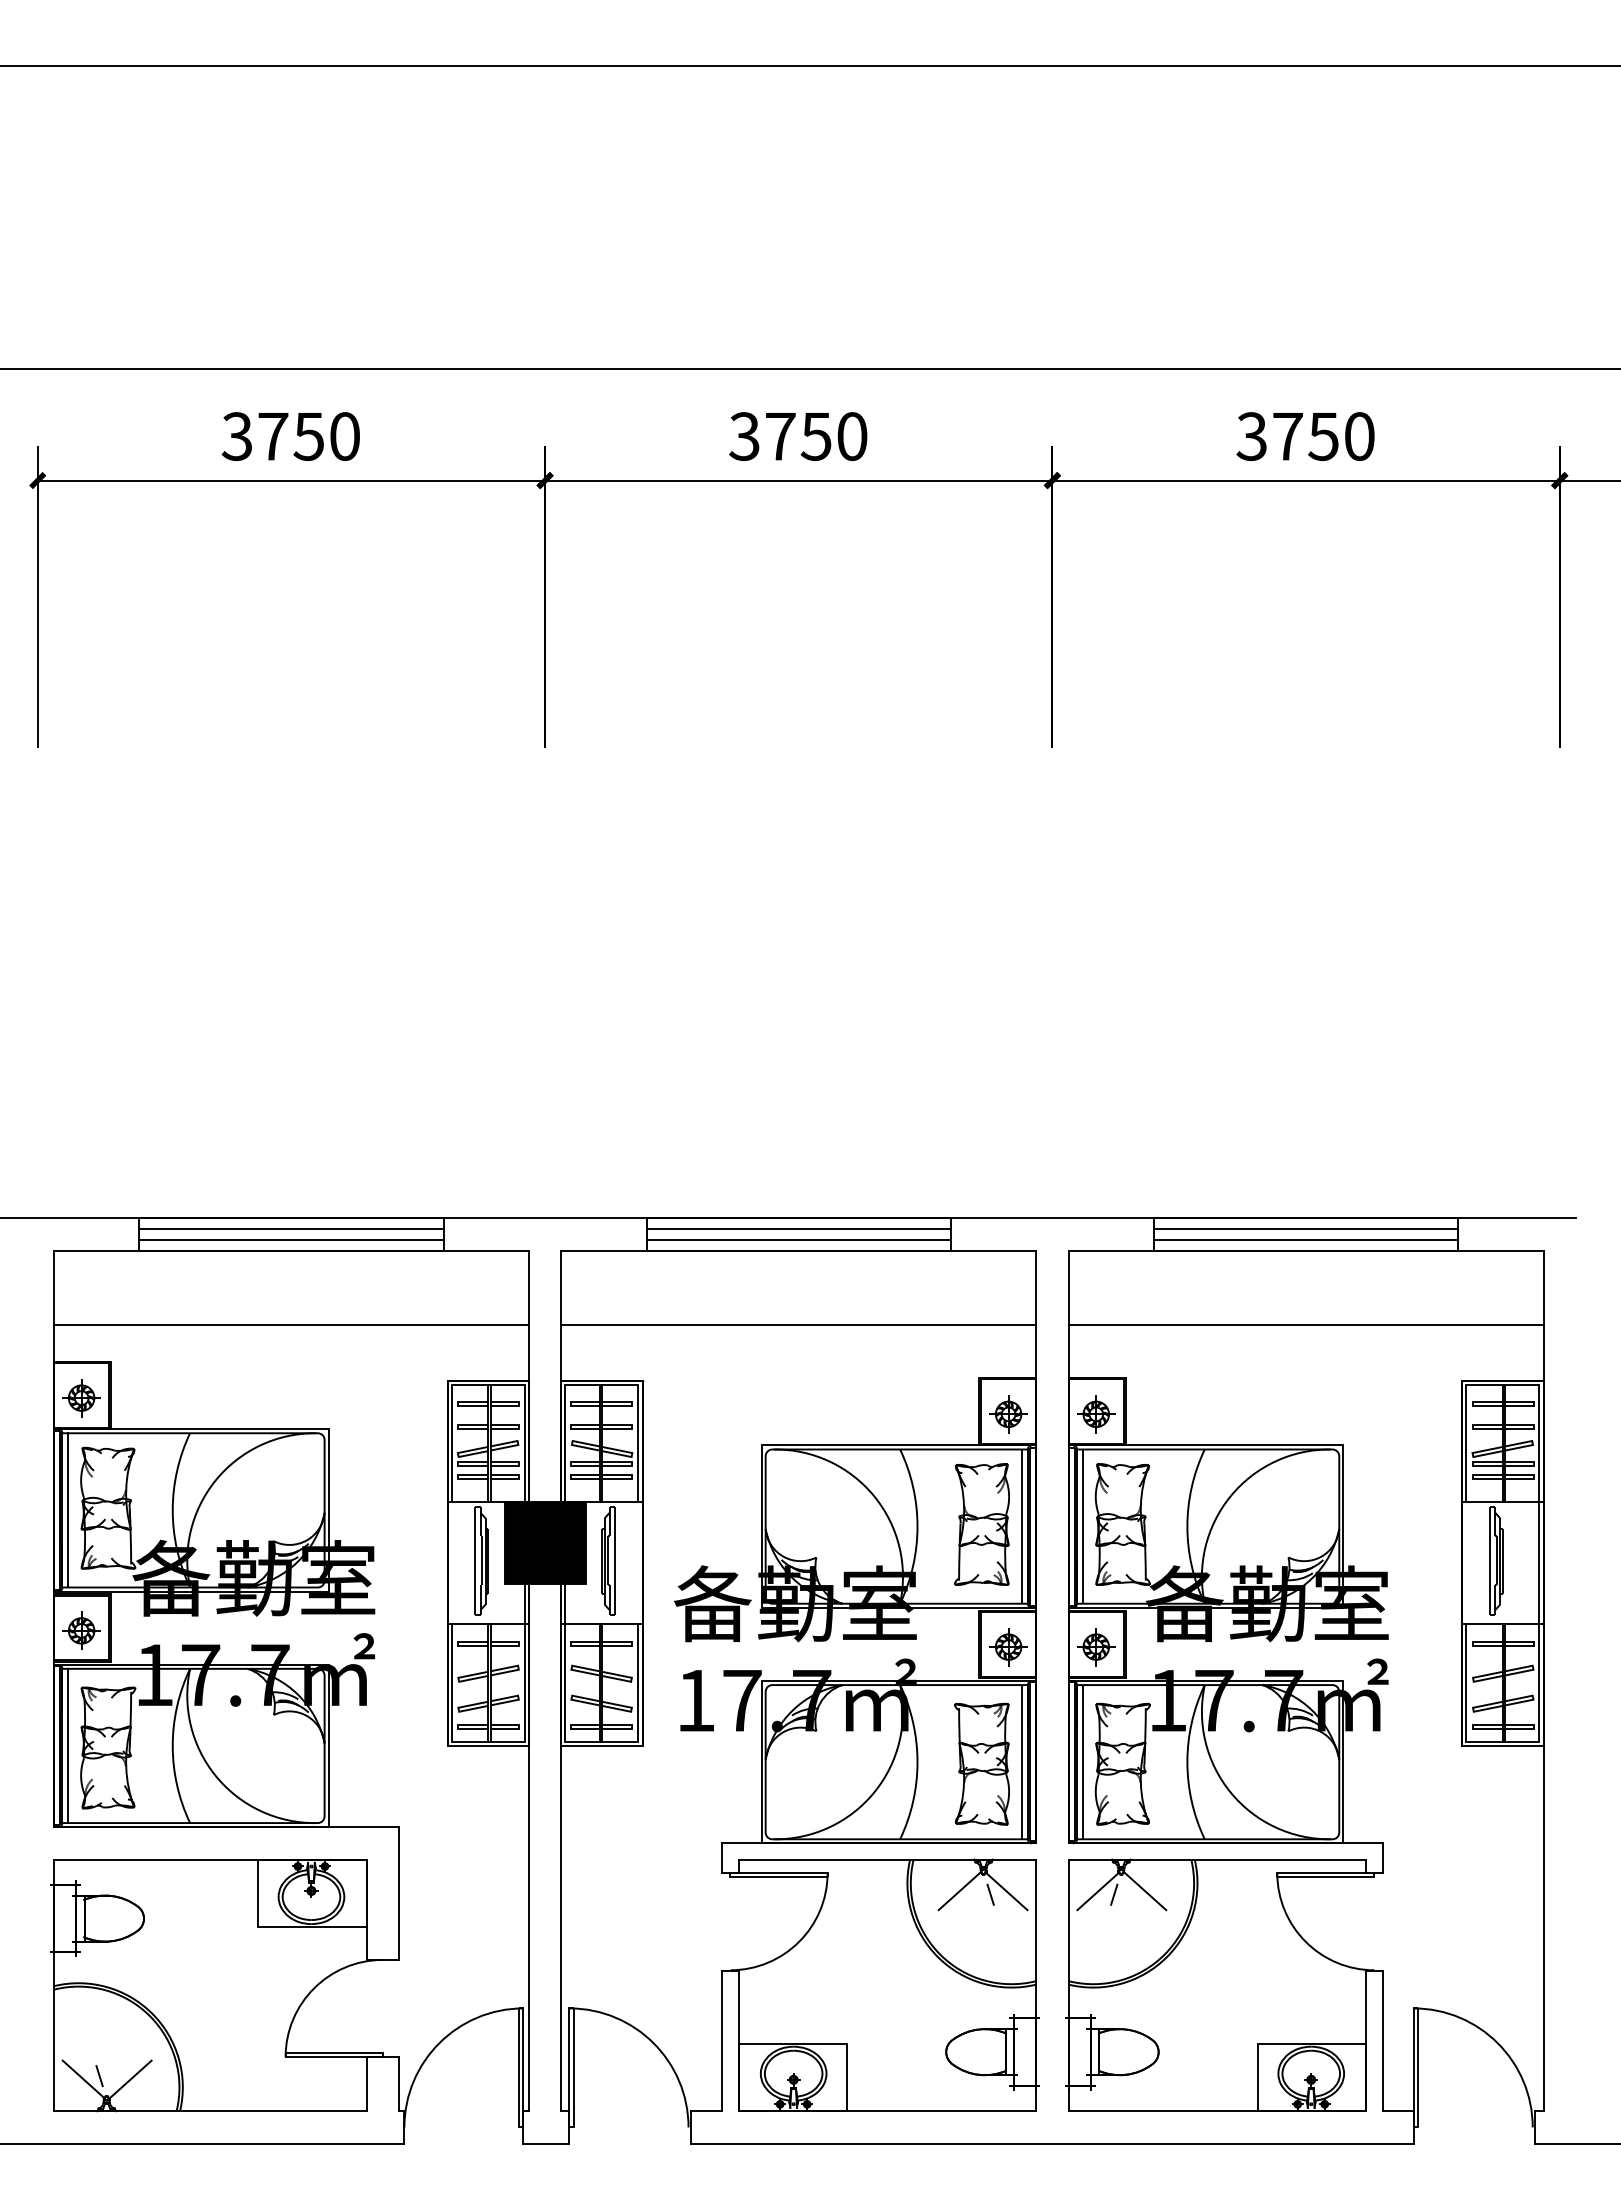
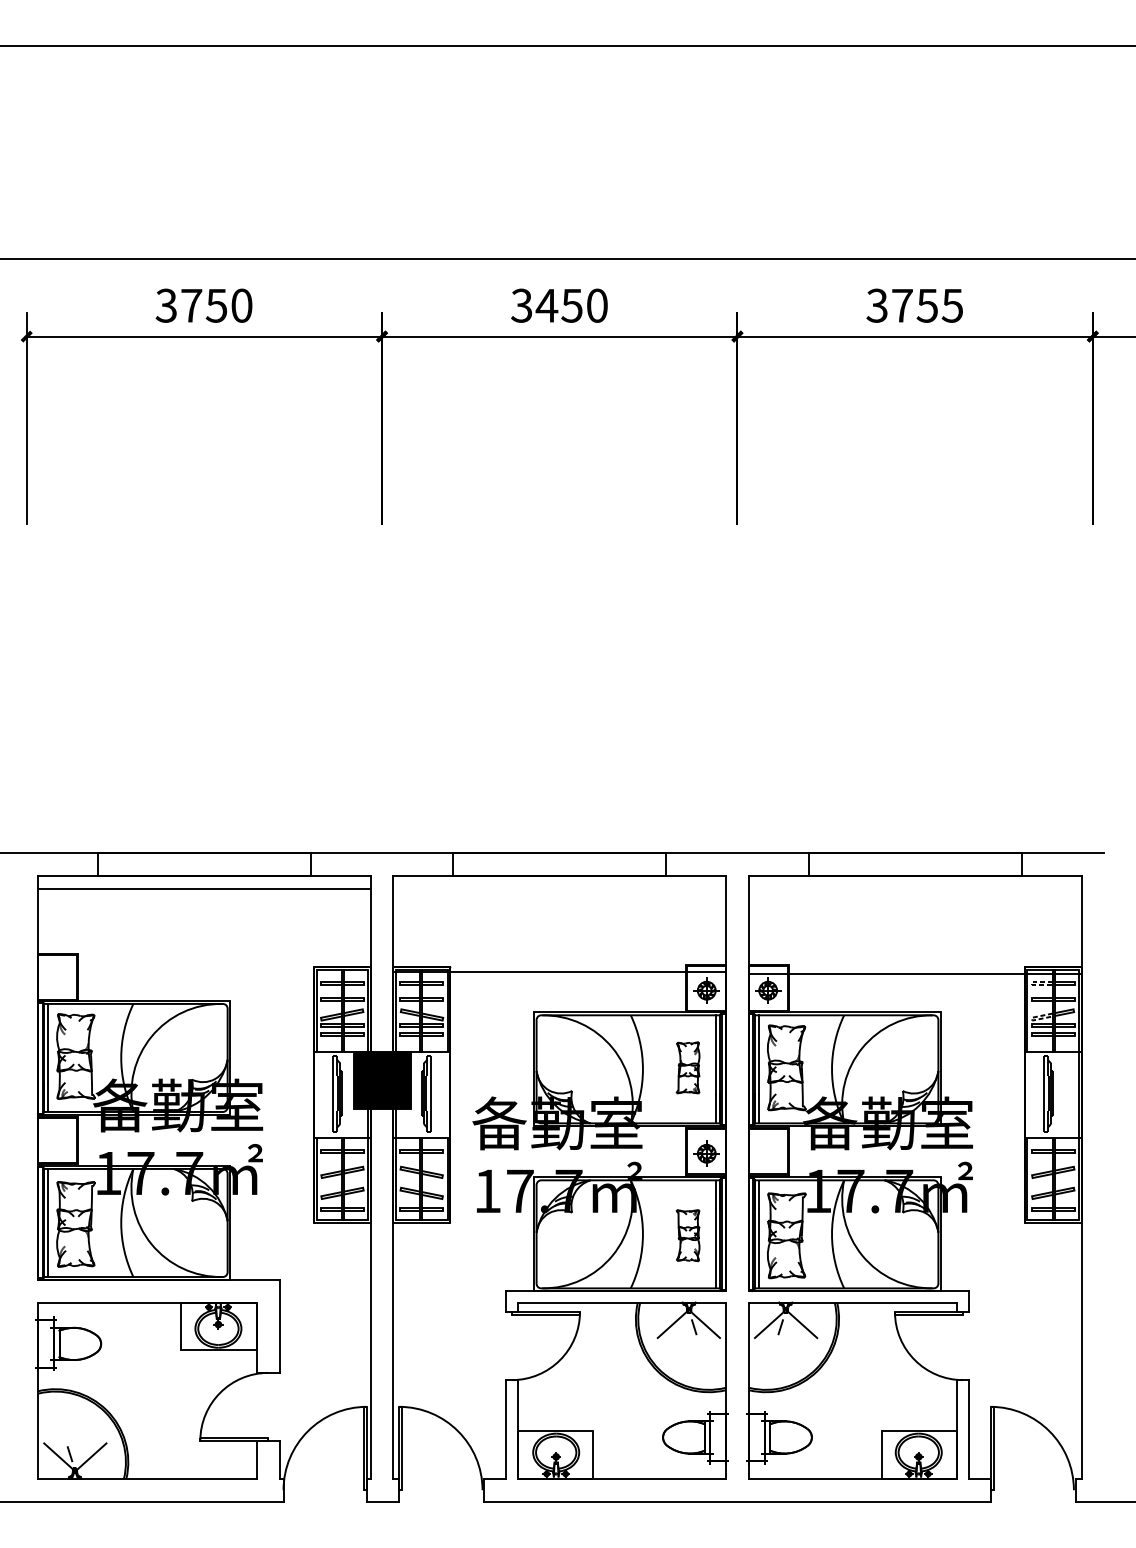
text: (780, 436) -> (546, 305), 3750 -> 3450
text: (1359, 436) -> (952, 305), 3750 -> 3755
line: (291, 1229) -> (204, 861), removed
line: (798, 1229) -> (559, 861), removed
line: (1305, 1229) -> (914, 861), removed
line: (291, 1239) -> (204, 868), removed
line: (798, 1239) -> (559, 868), removed
line: (1305, 1239) -> (914, 868), removed
line: (291, 1325) -> (204, 889), moved
line: (798, 1325) -> (559, 972), moved
line: (1305, 1325) -> (914, 973), moved
part: (81, 1398) -> (57, 979), removed
line: (1472, 1404) -> (1031, 983), solid -> dashed
line: (1472, 1454) -> (1031, 1018), solid -> dashed
part: (981, 1524) -> (687, 1067), size x0.6
part: (81, 1630) -> (57, 1142), removed
part: (1096, 1647) -> (768, 1154), removed
part: (981, 1763) -> (687, 1235), size x0.6

